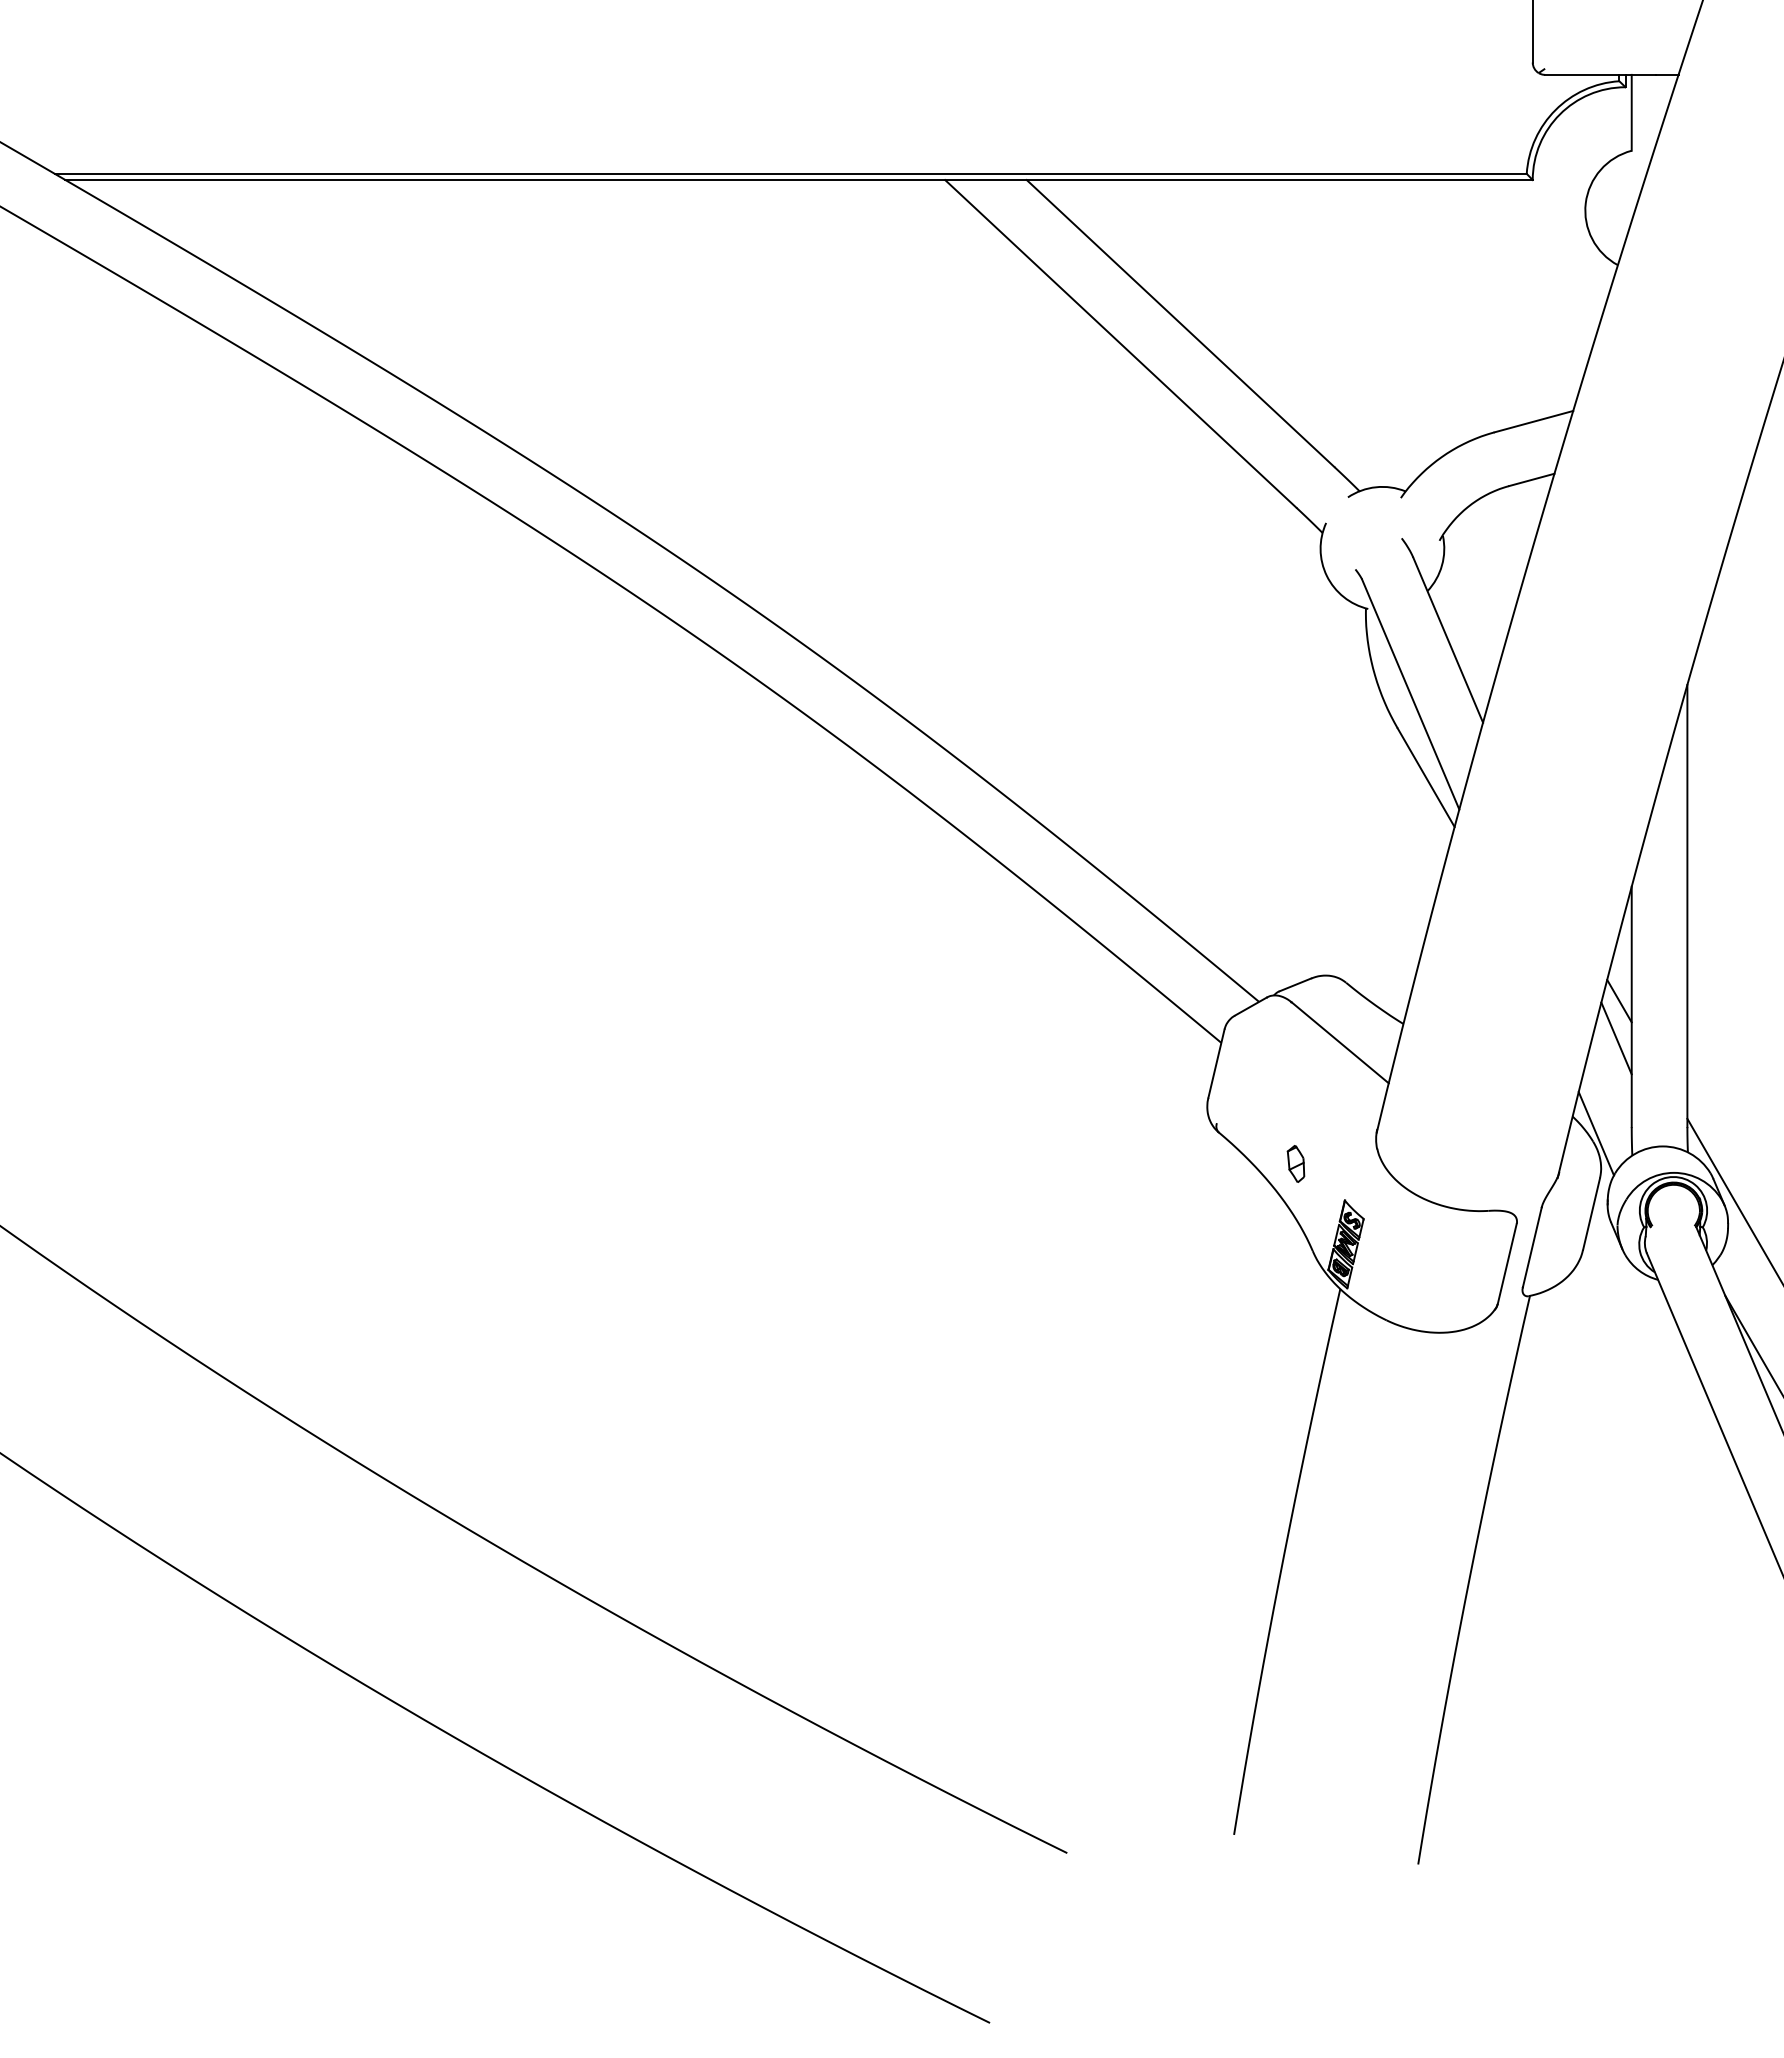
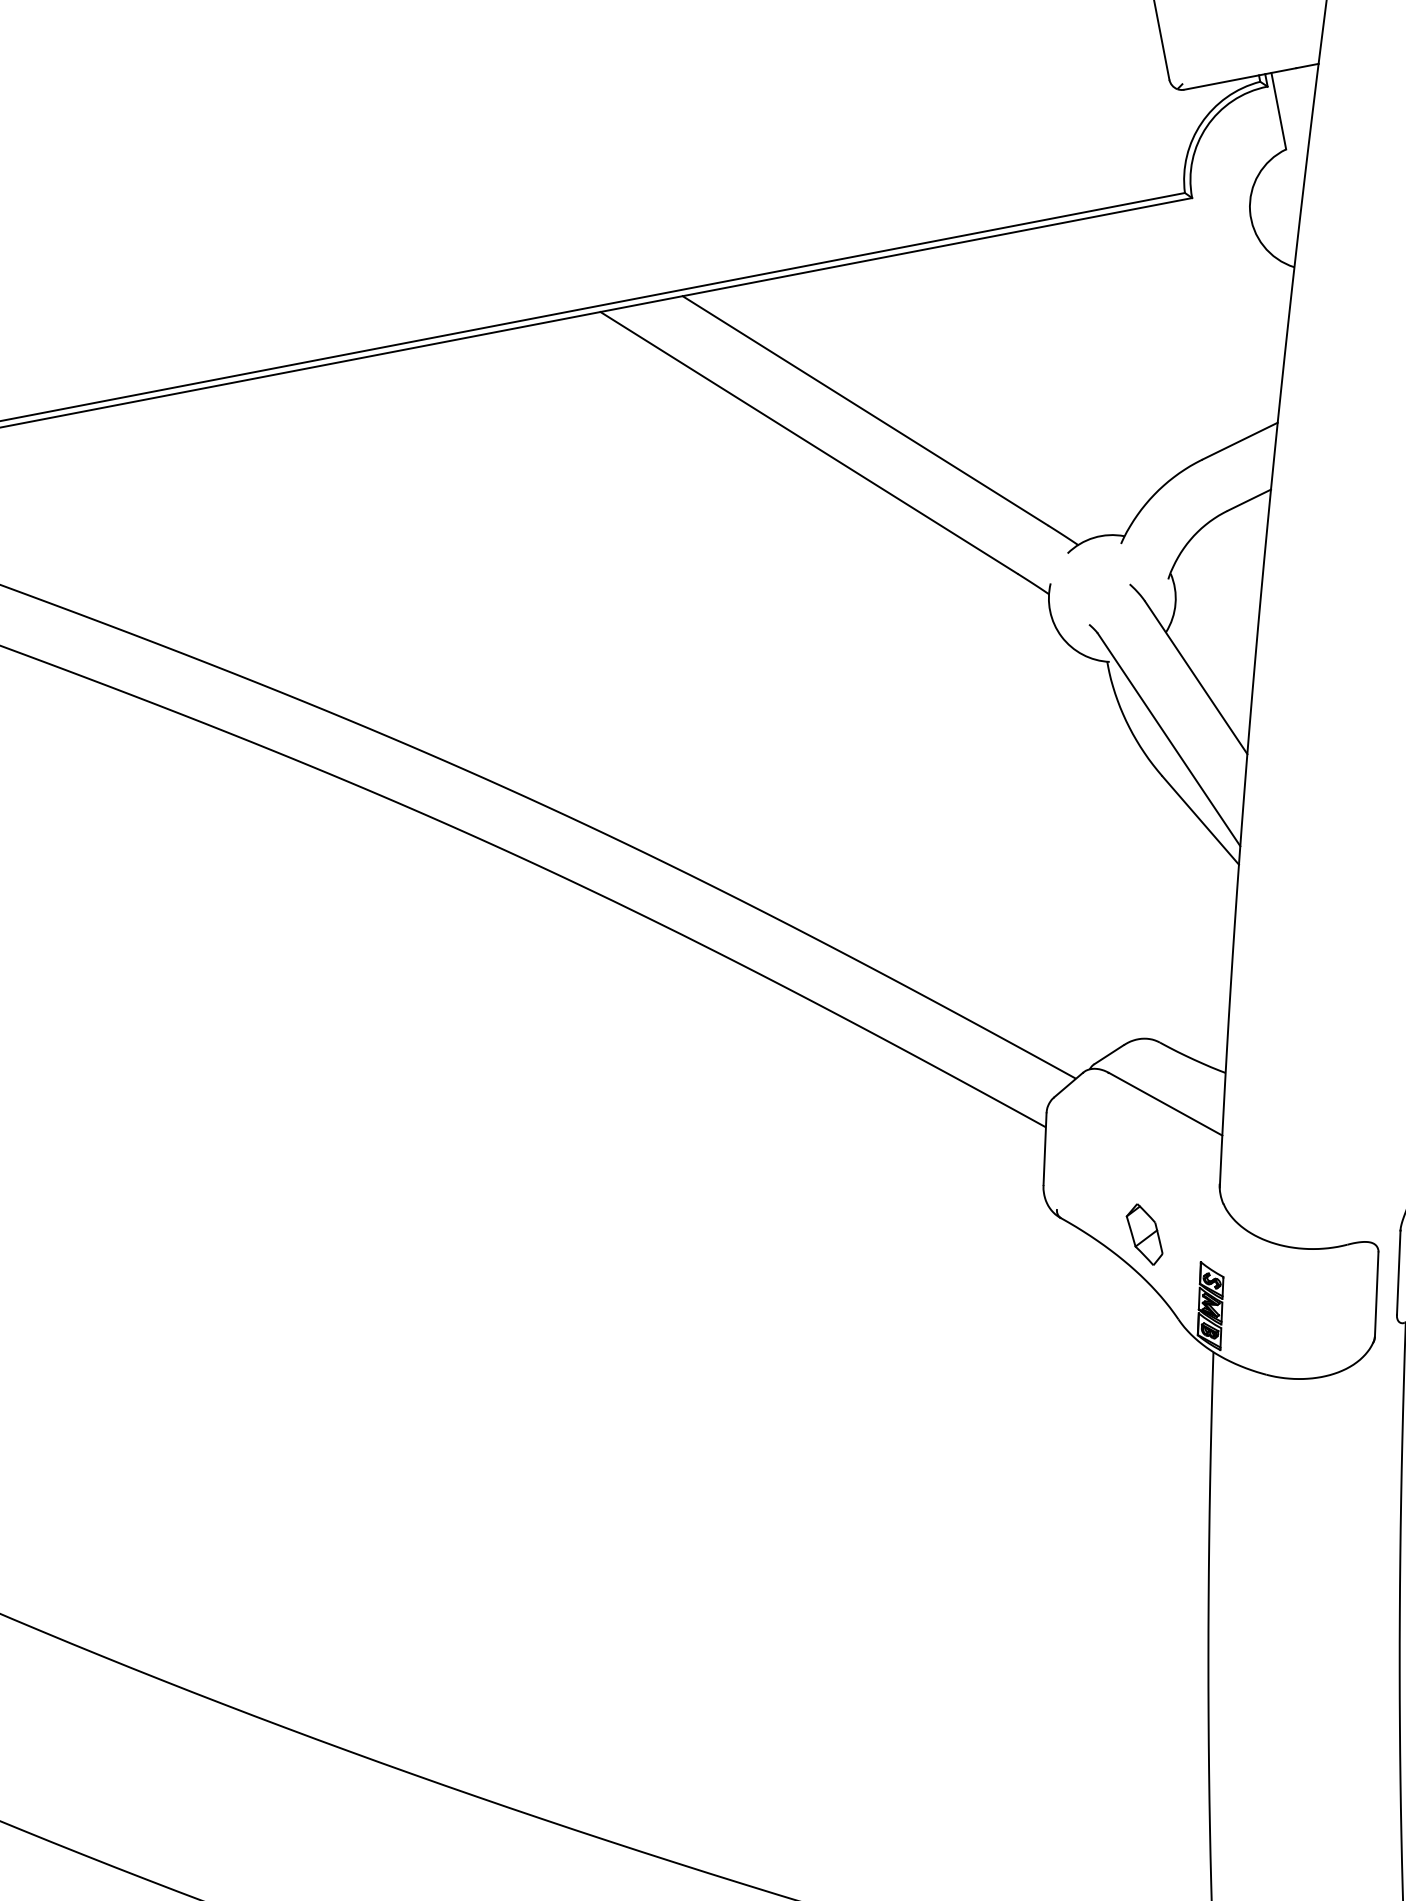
part: (1295, 1163) -> (1143, 1234), size x1.67

